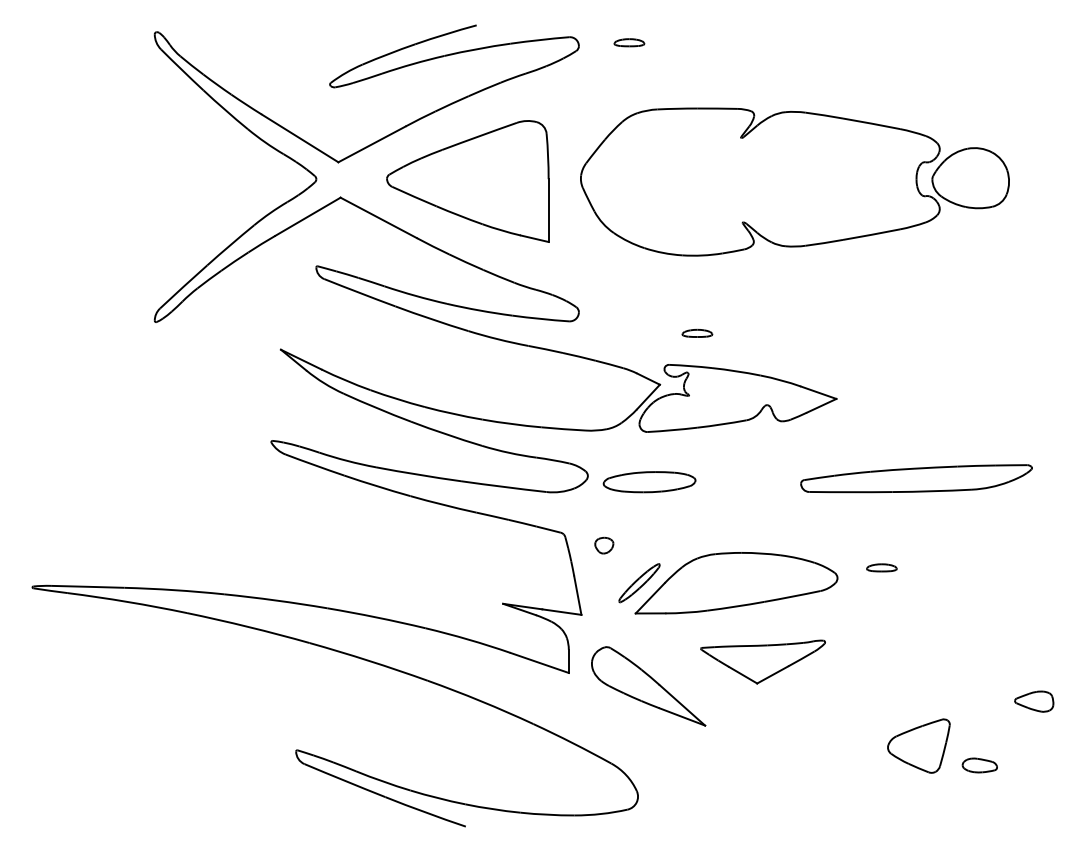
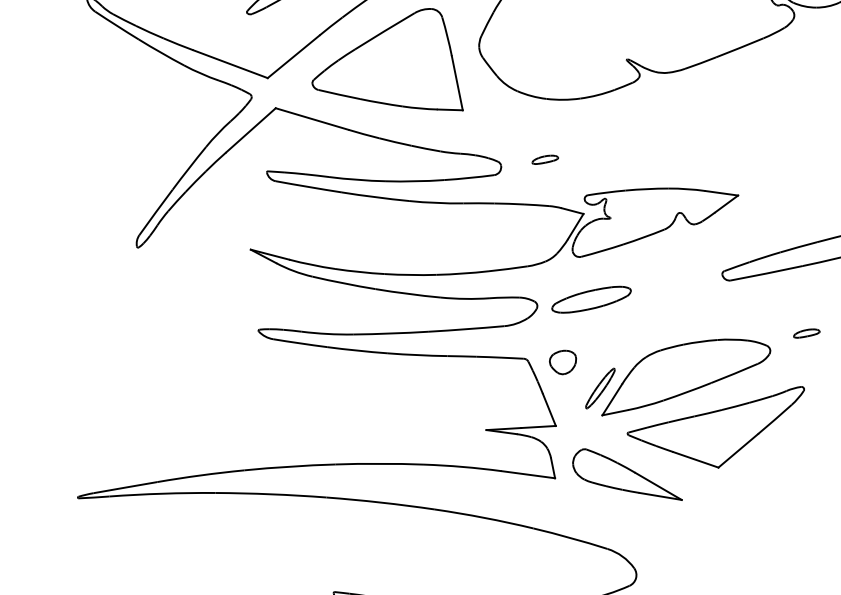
part: (697, 332) -> (545, 158), moved
part: (604, 545) -> (563, 362), size x1.67
part: (762, 661) -> (720, 434), size x1.67

